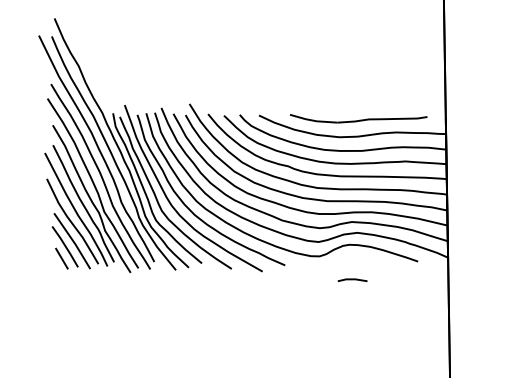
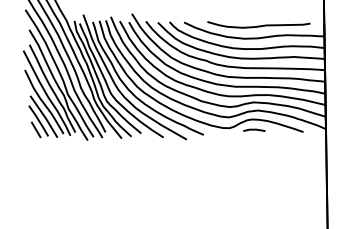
line: (352, 280) -> (254, 130), moved

